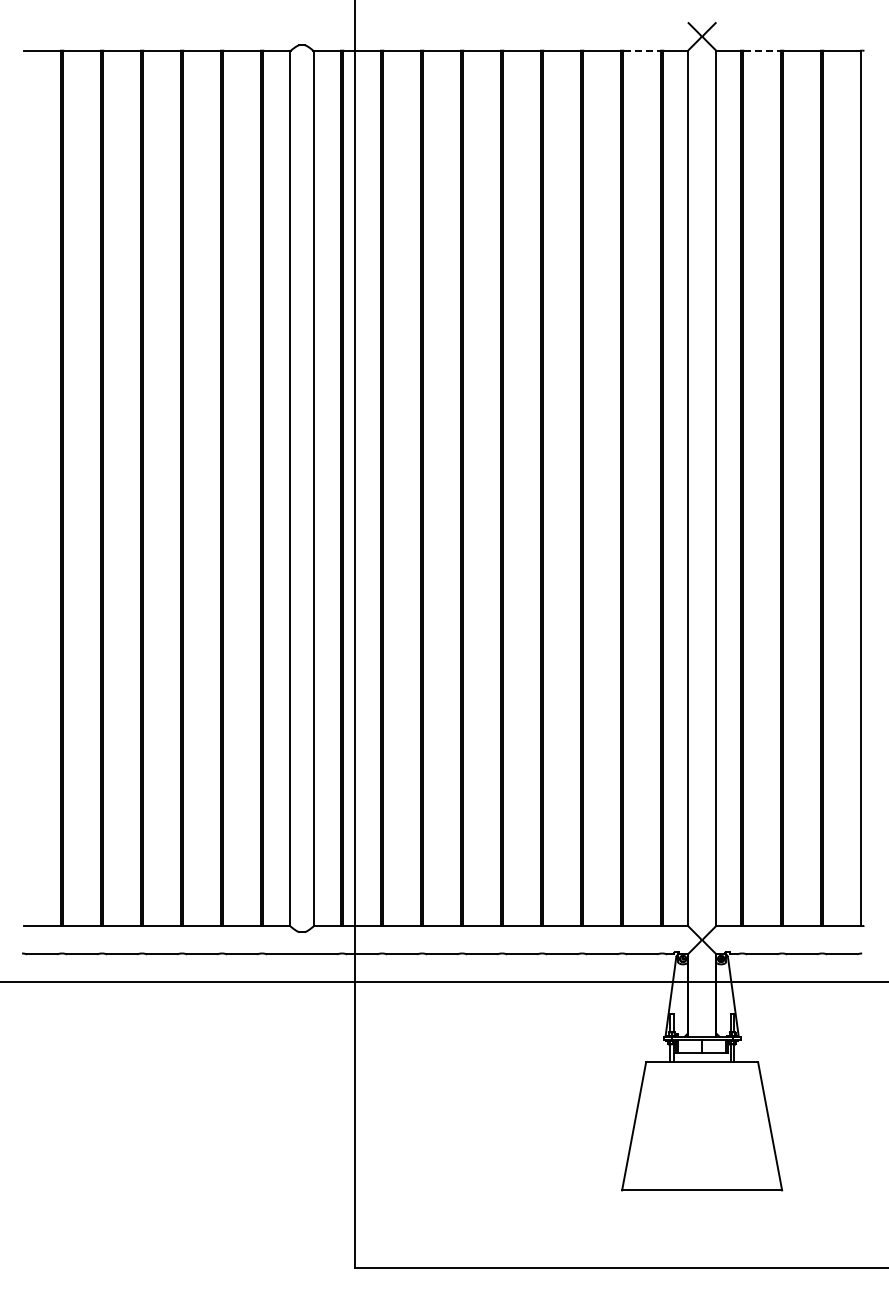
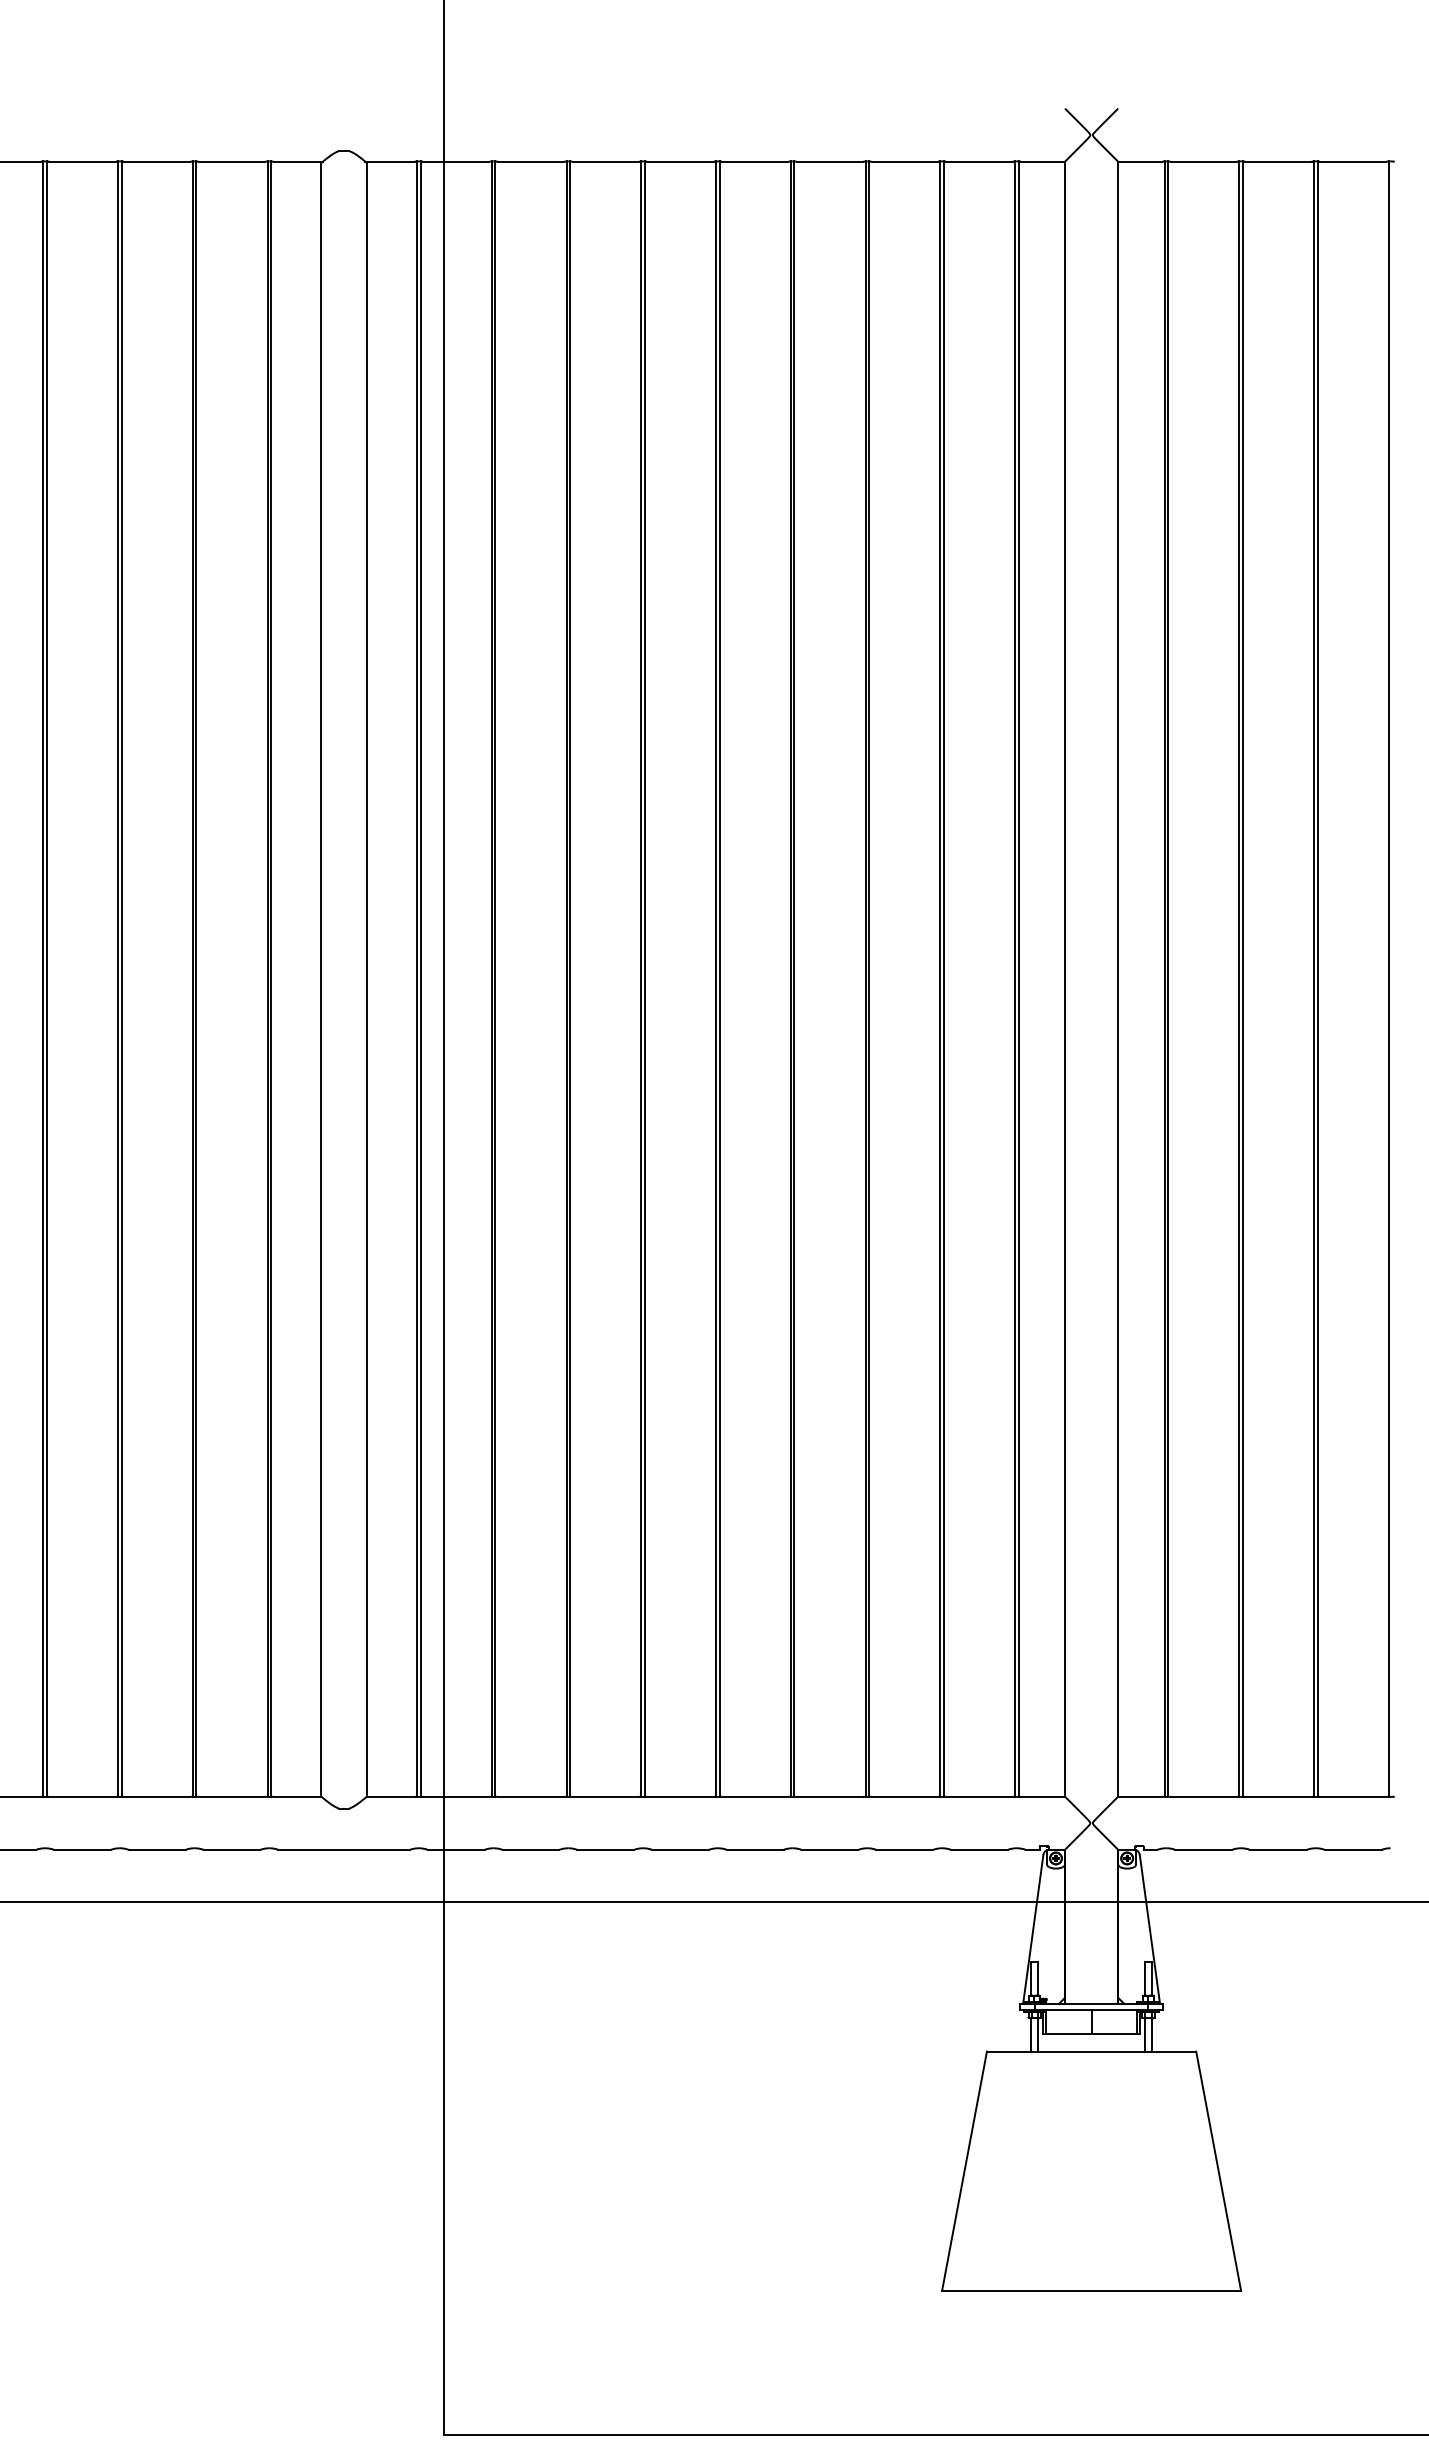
line: (642, 50) -> (980, 161), dashed -> solid
line: (762, 50) -> (1204, 161), dashed -> solid

